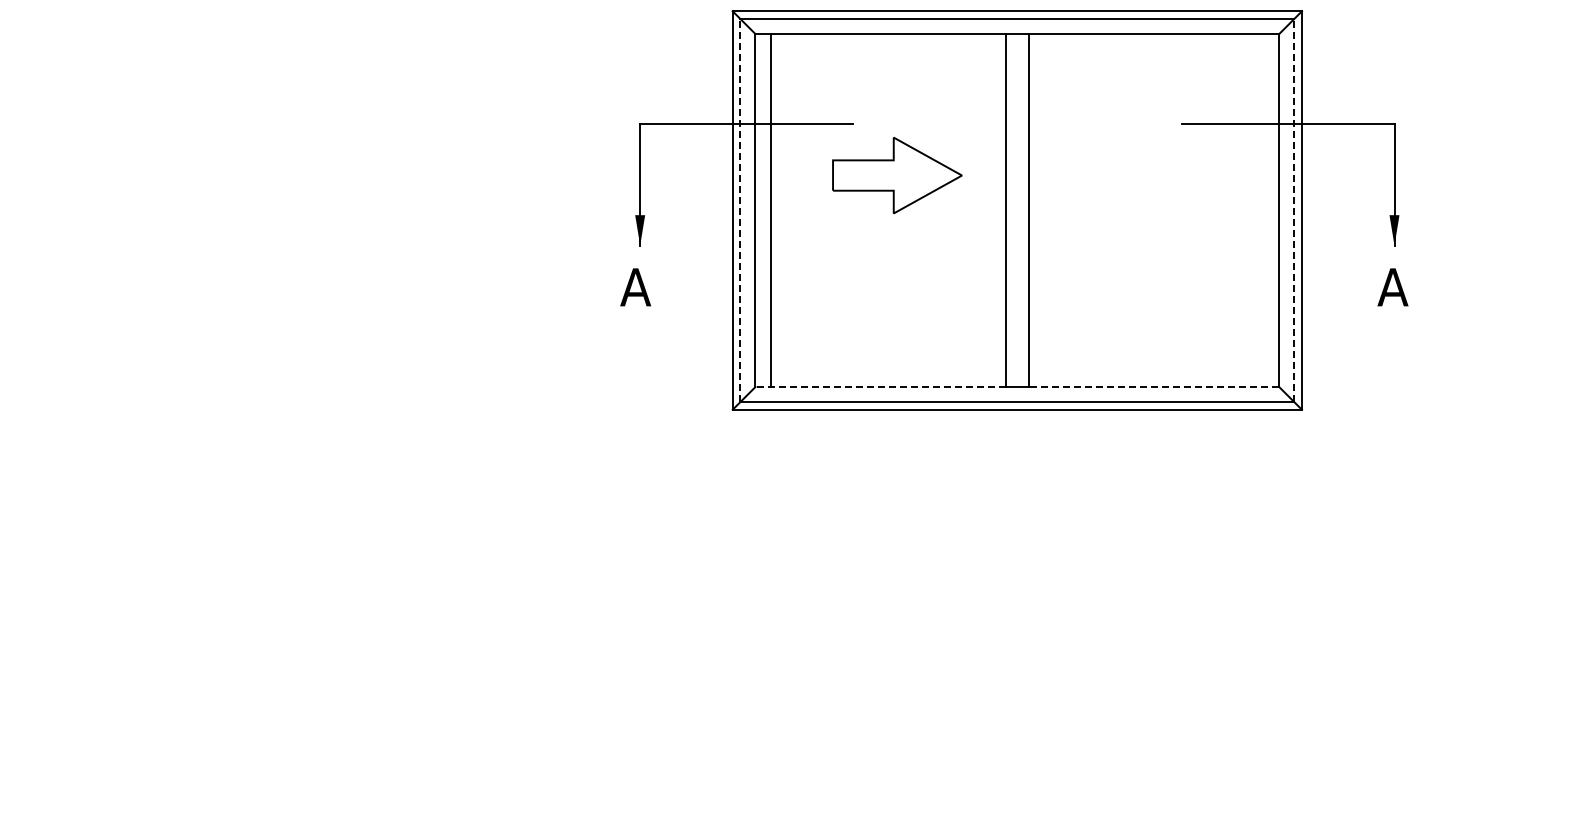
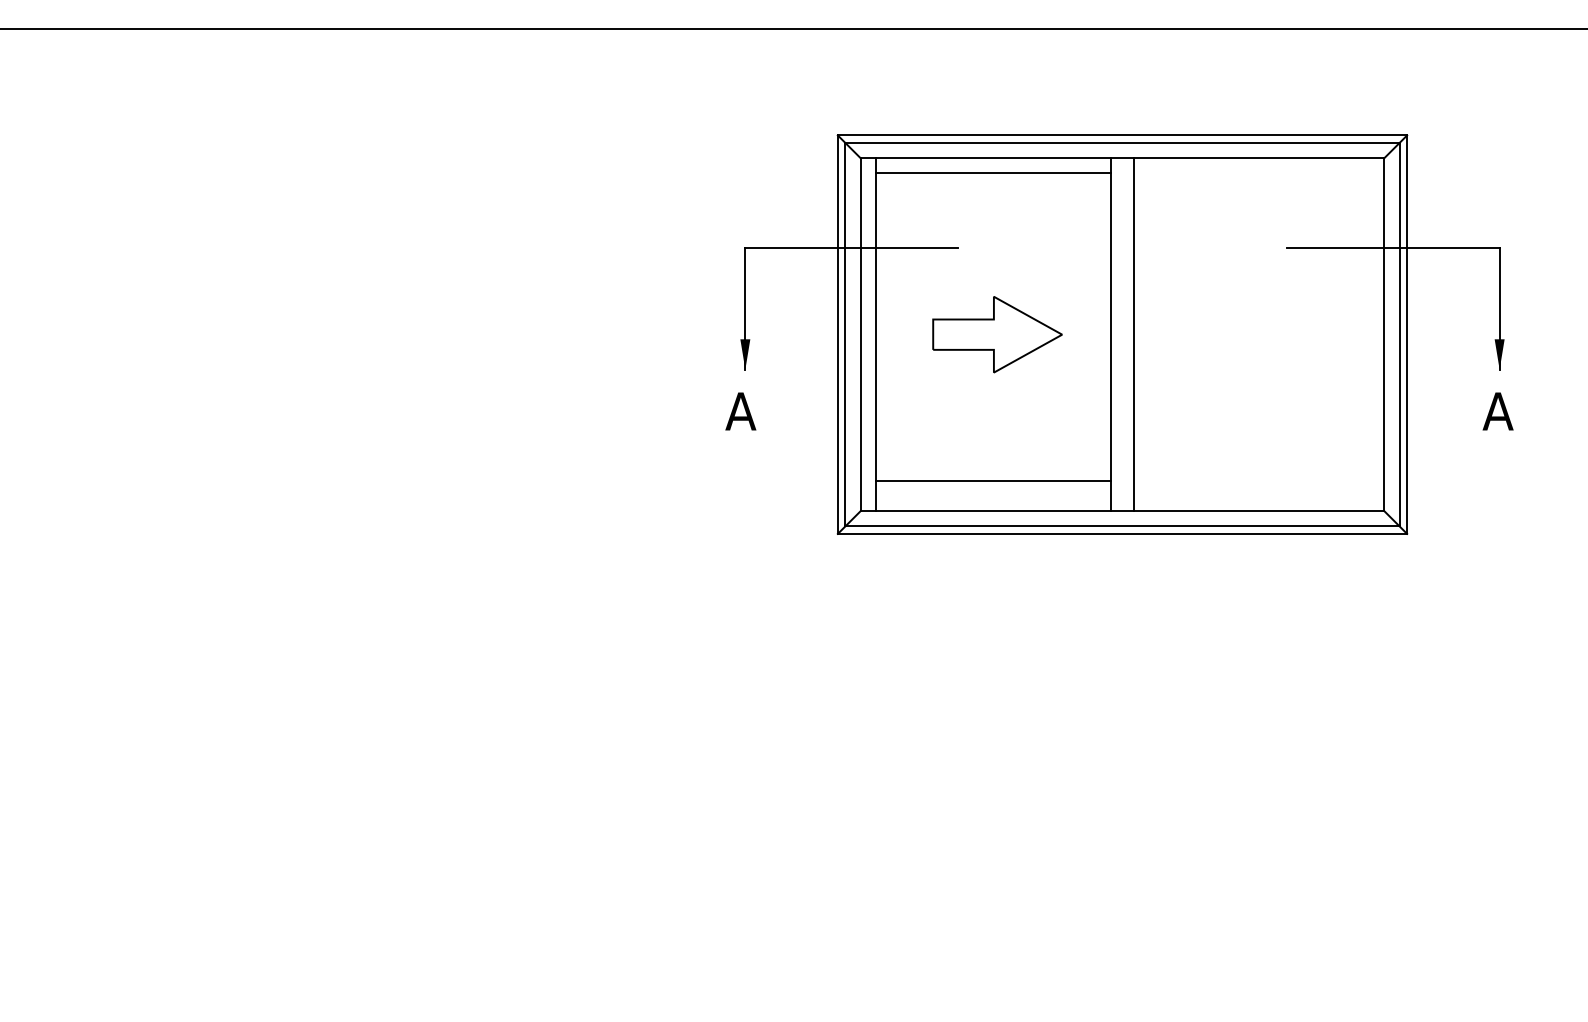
line: (888, 49) -> (993, 173), added
part: (897, 175) -> (997, 334), moved
line: (740, 210) -> (845, 334), dashed -> solid
line: (1294, 210) -> (1399, 334), dashed -> solid
line: (888, 356) -> (993, 480), added
line: (880, 387) -> (985, 511), dashed -> solid
line: (1153, 387) -> (1258, 511), dashed -> solid

